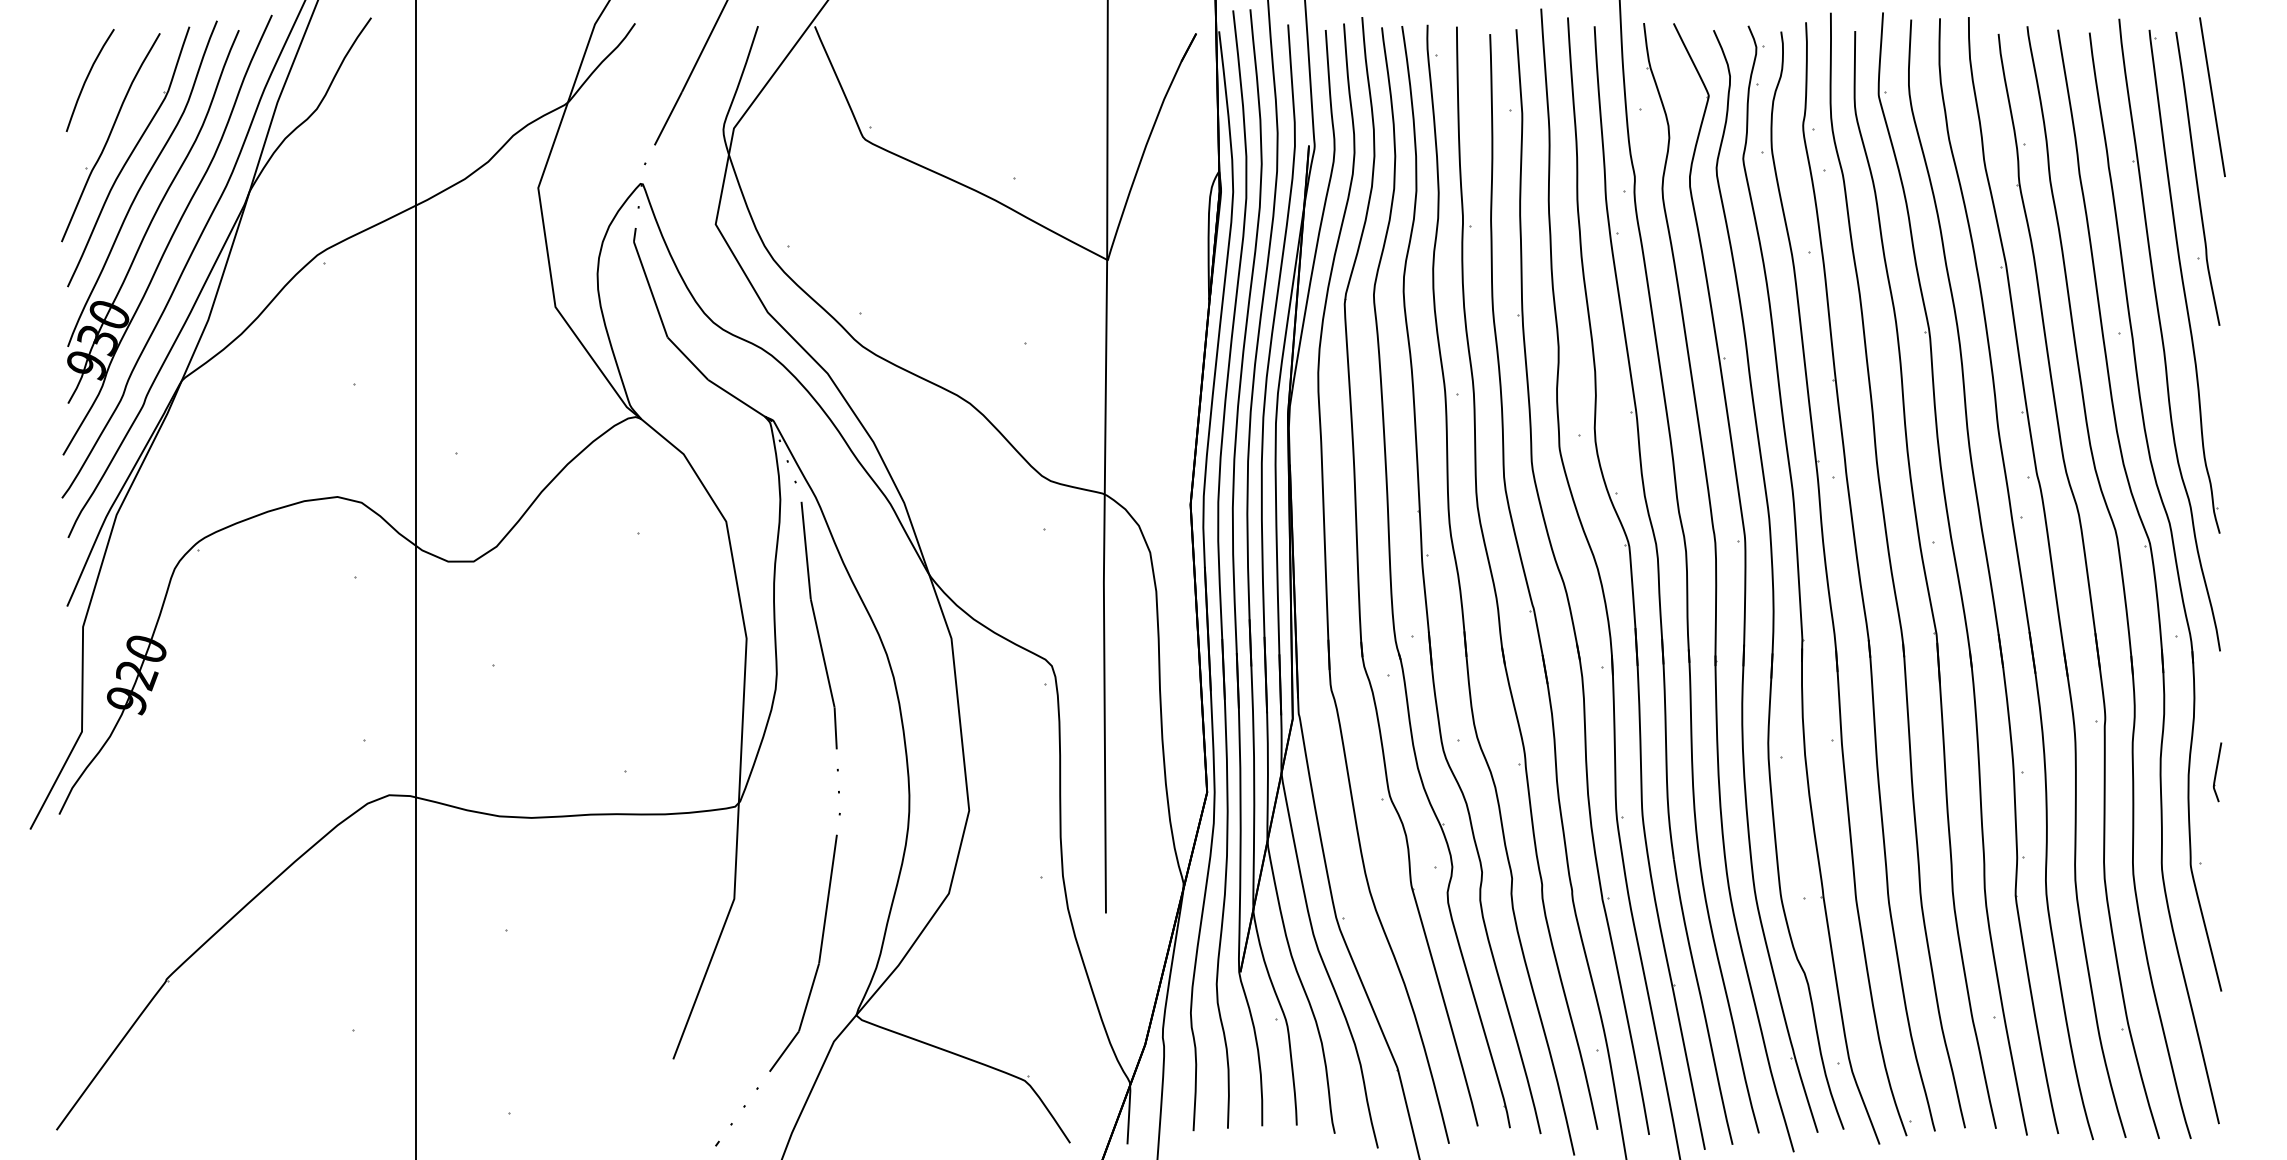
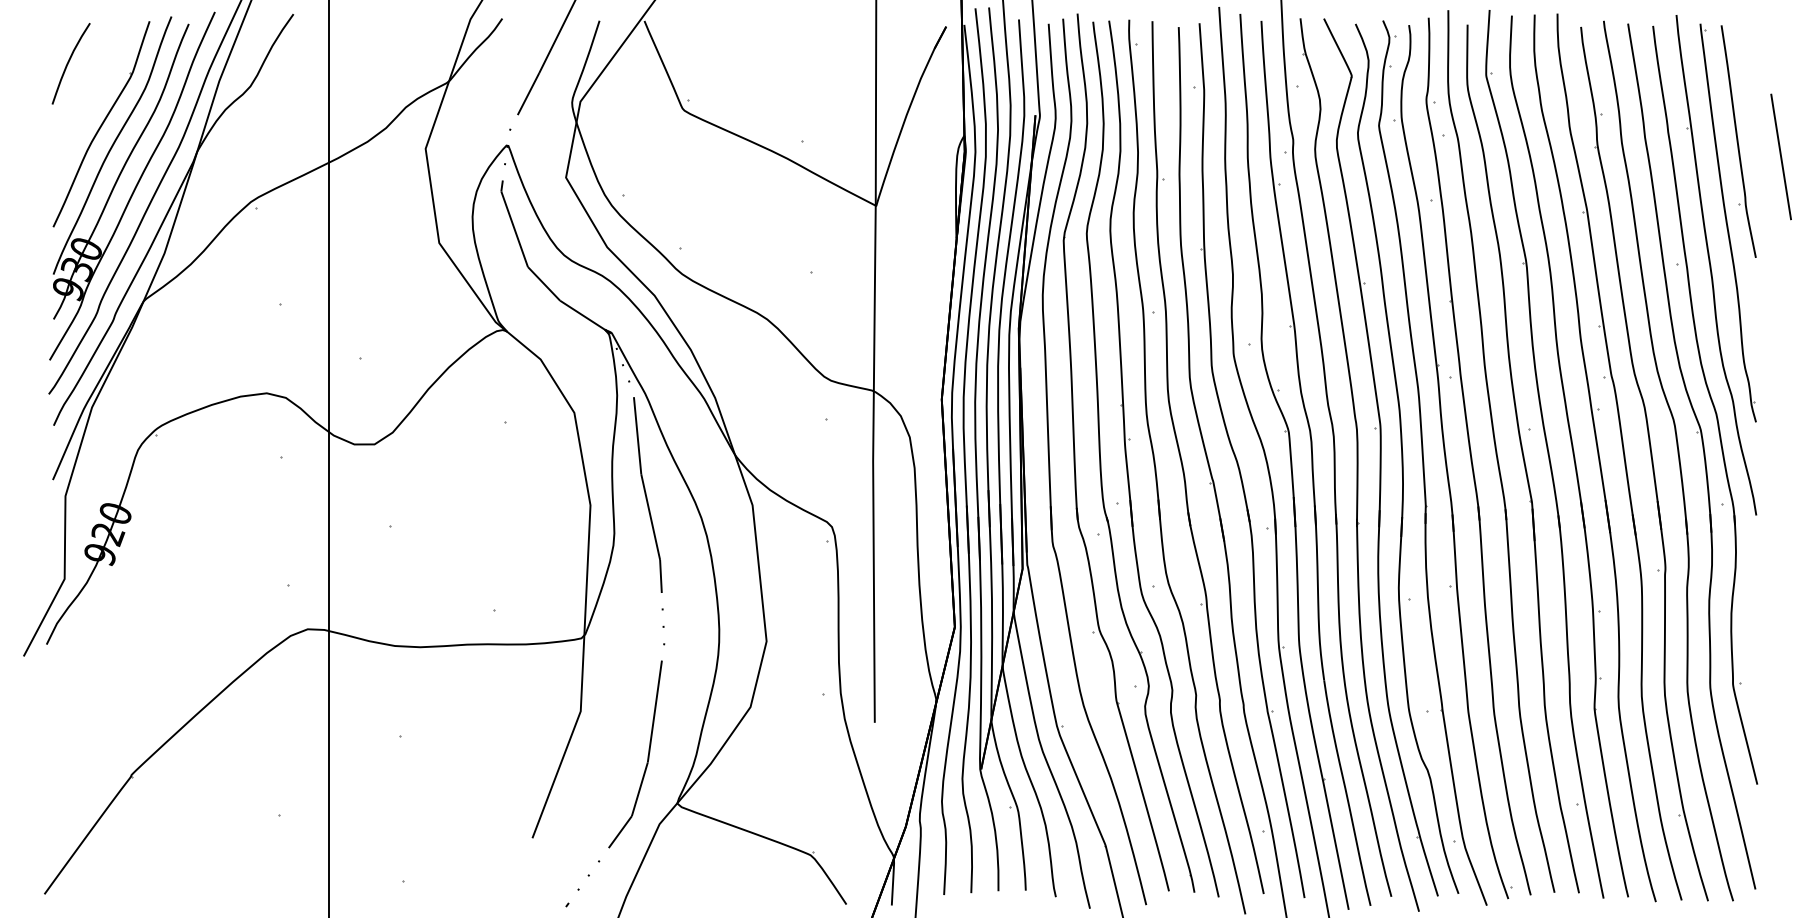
line: (2212, 97) -> (1781, 157), moved
part: (110, 137) -> (87, 108), removed
part: (2217, 772) -> (1754, 611), removed

